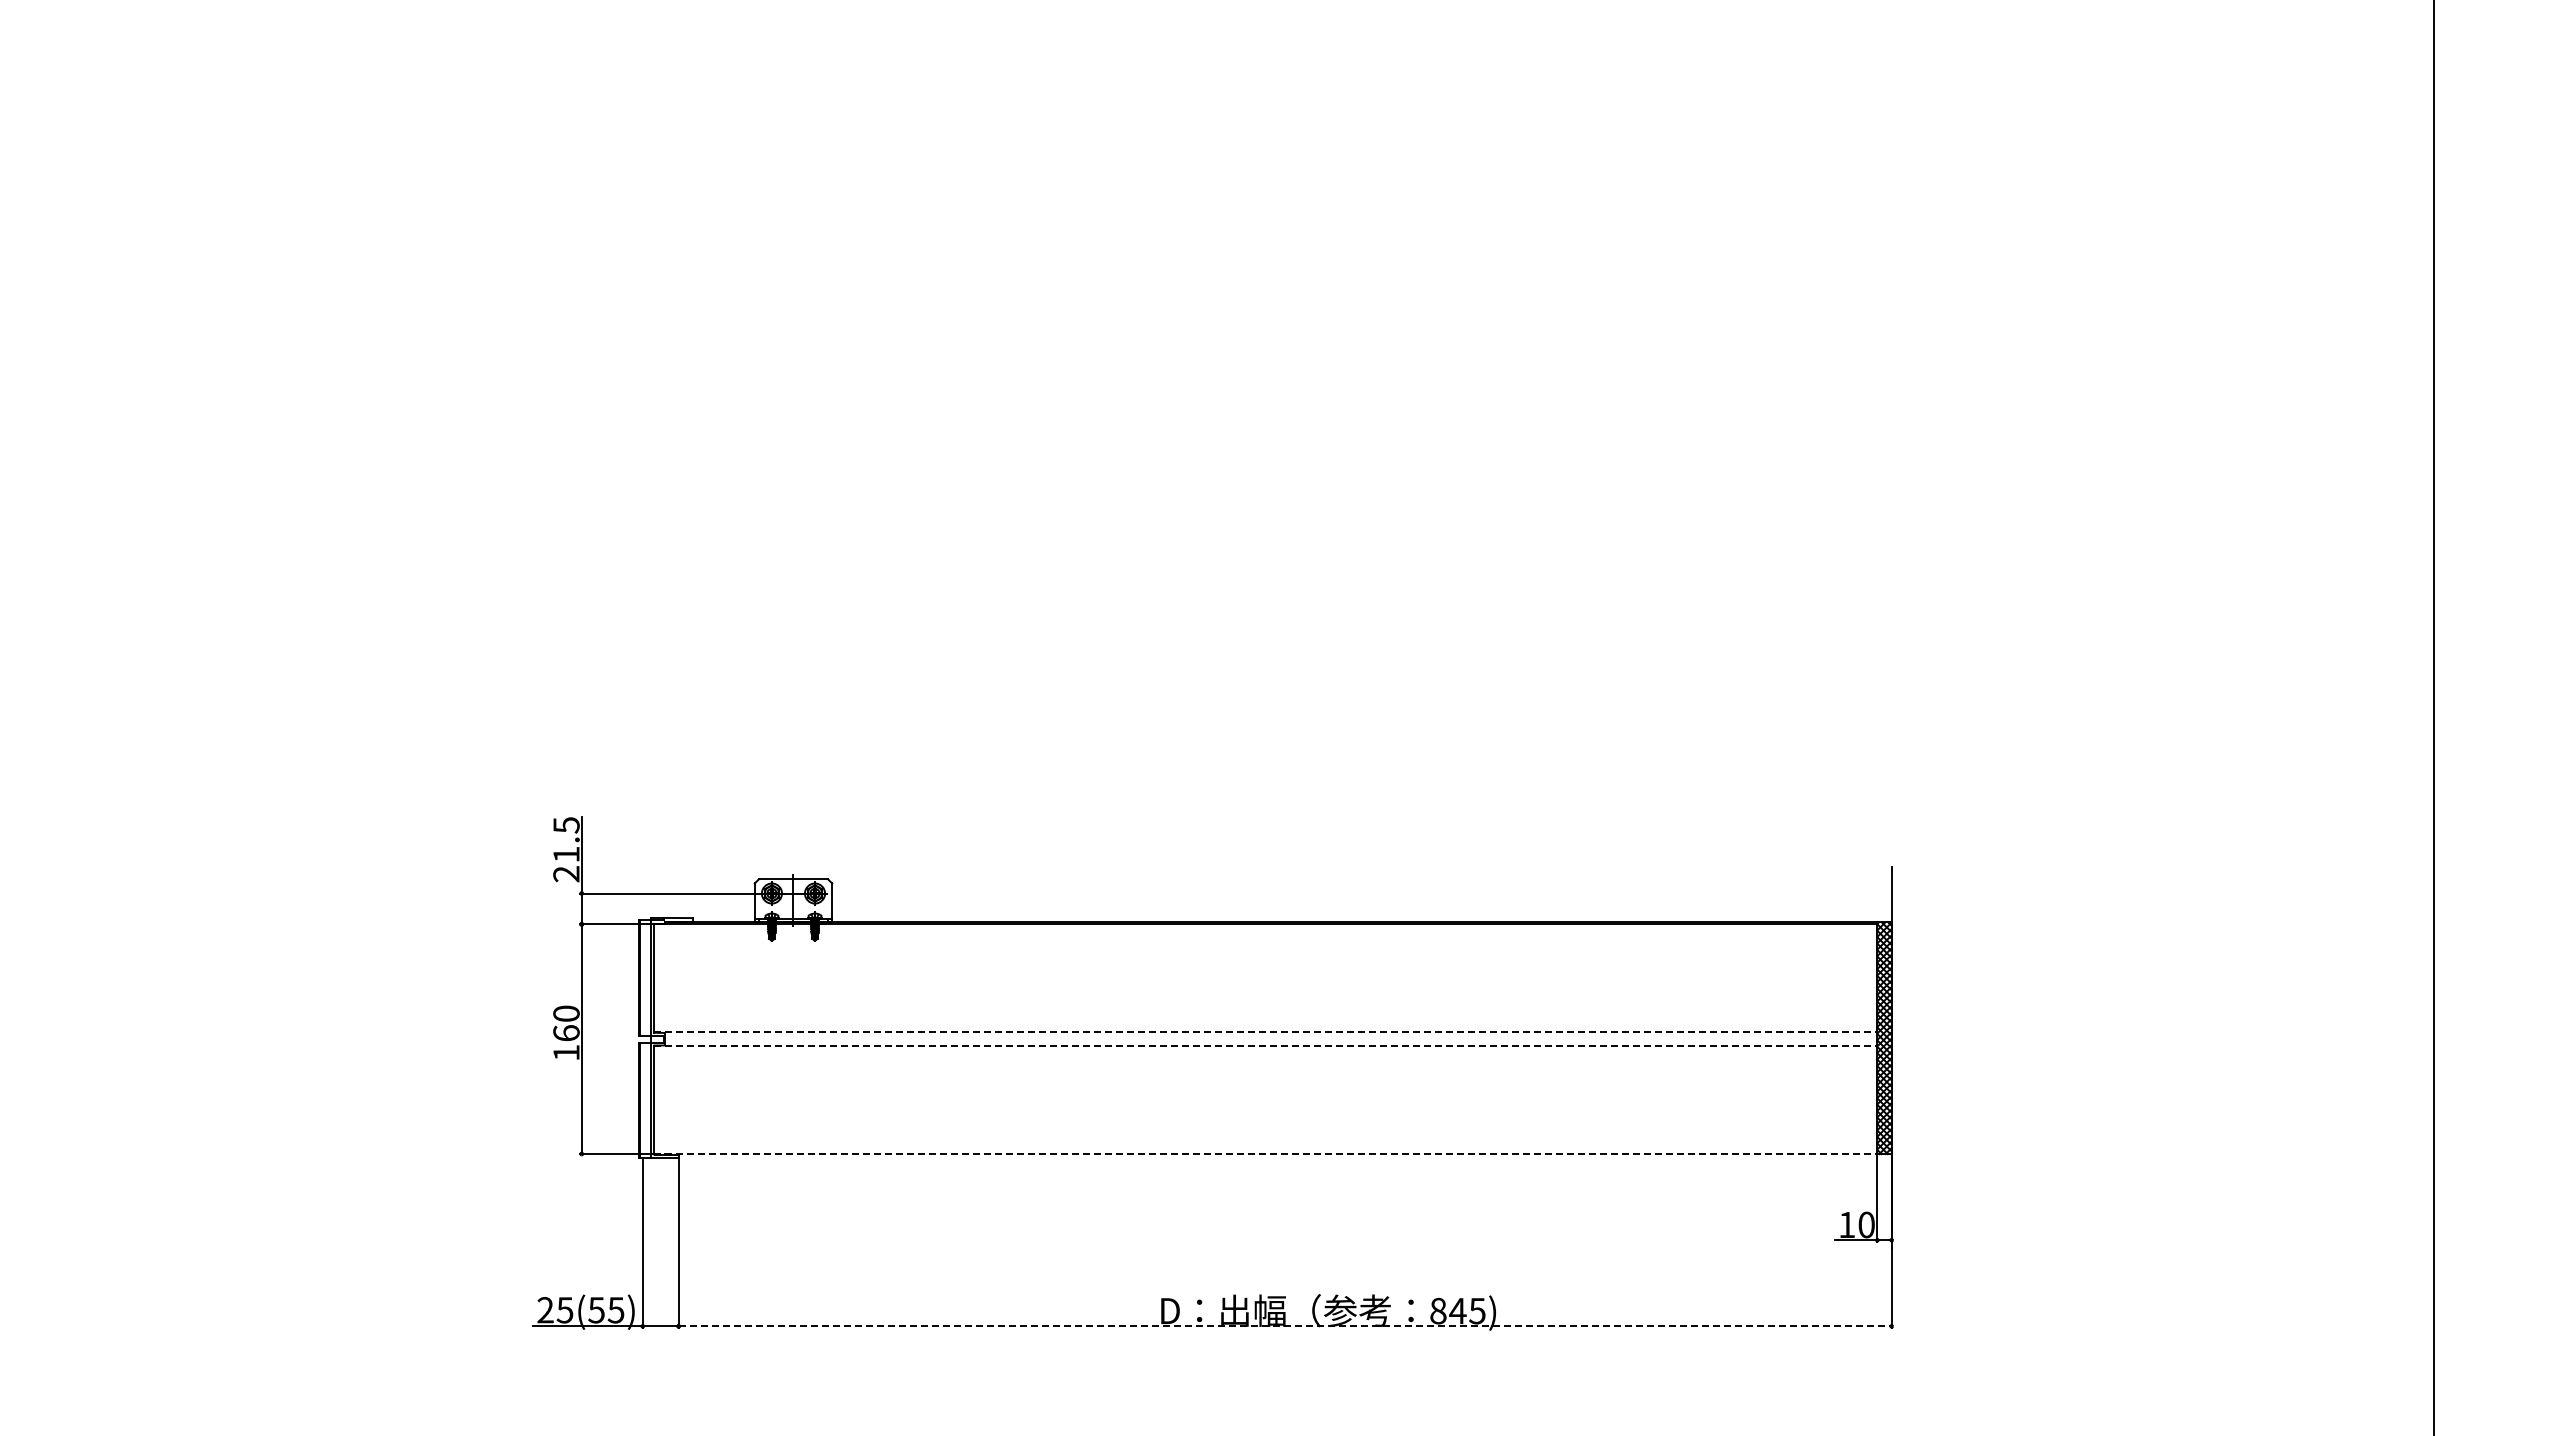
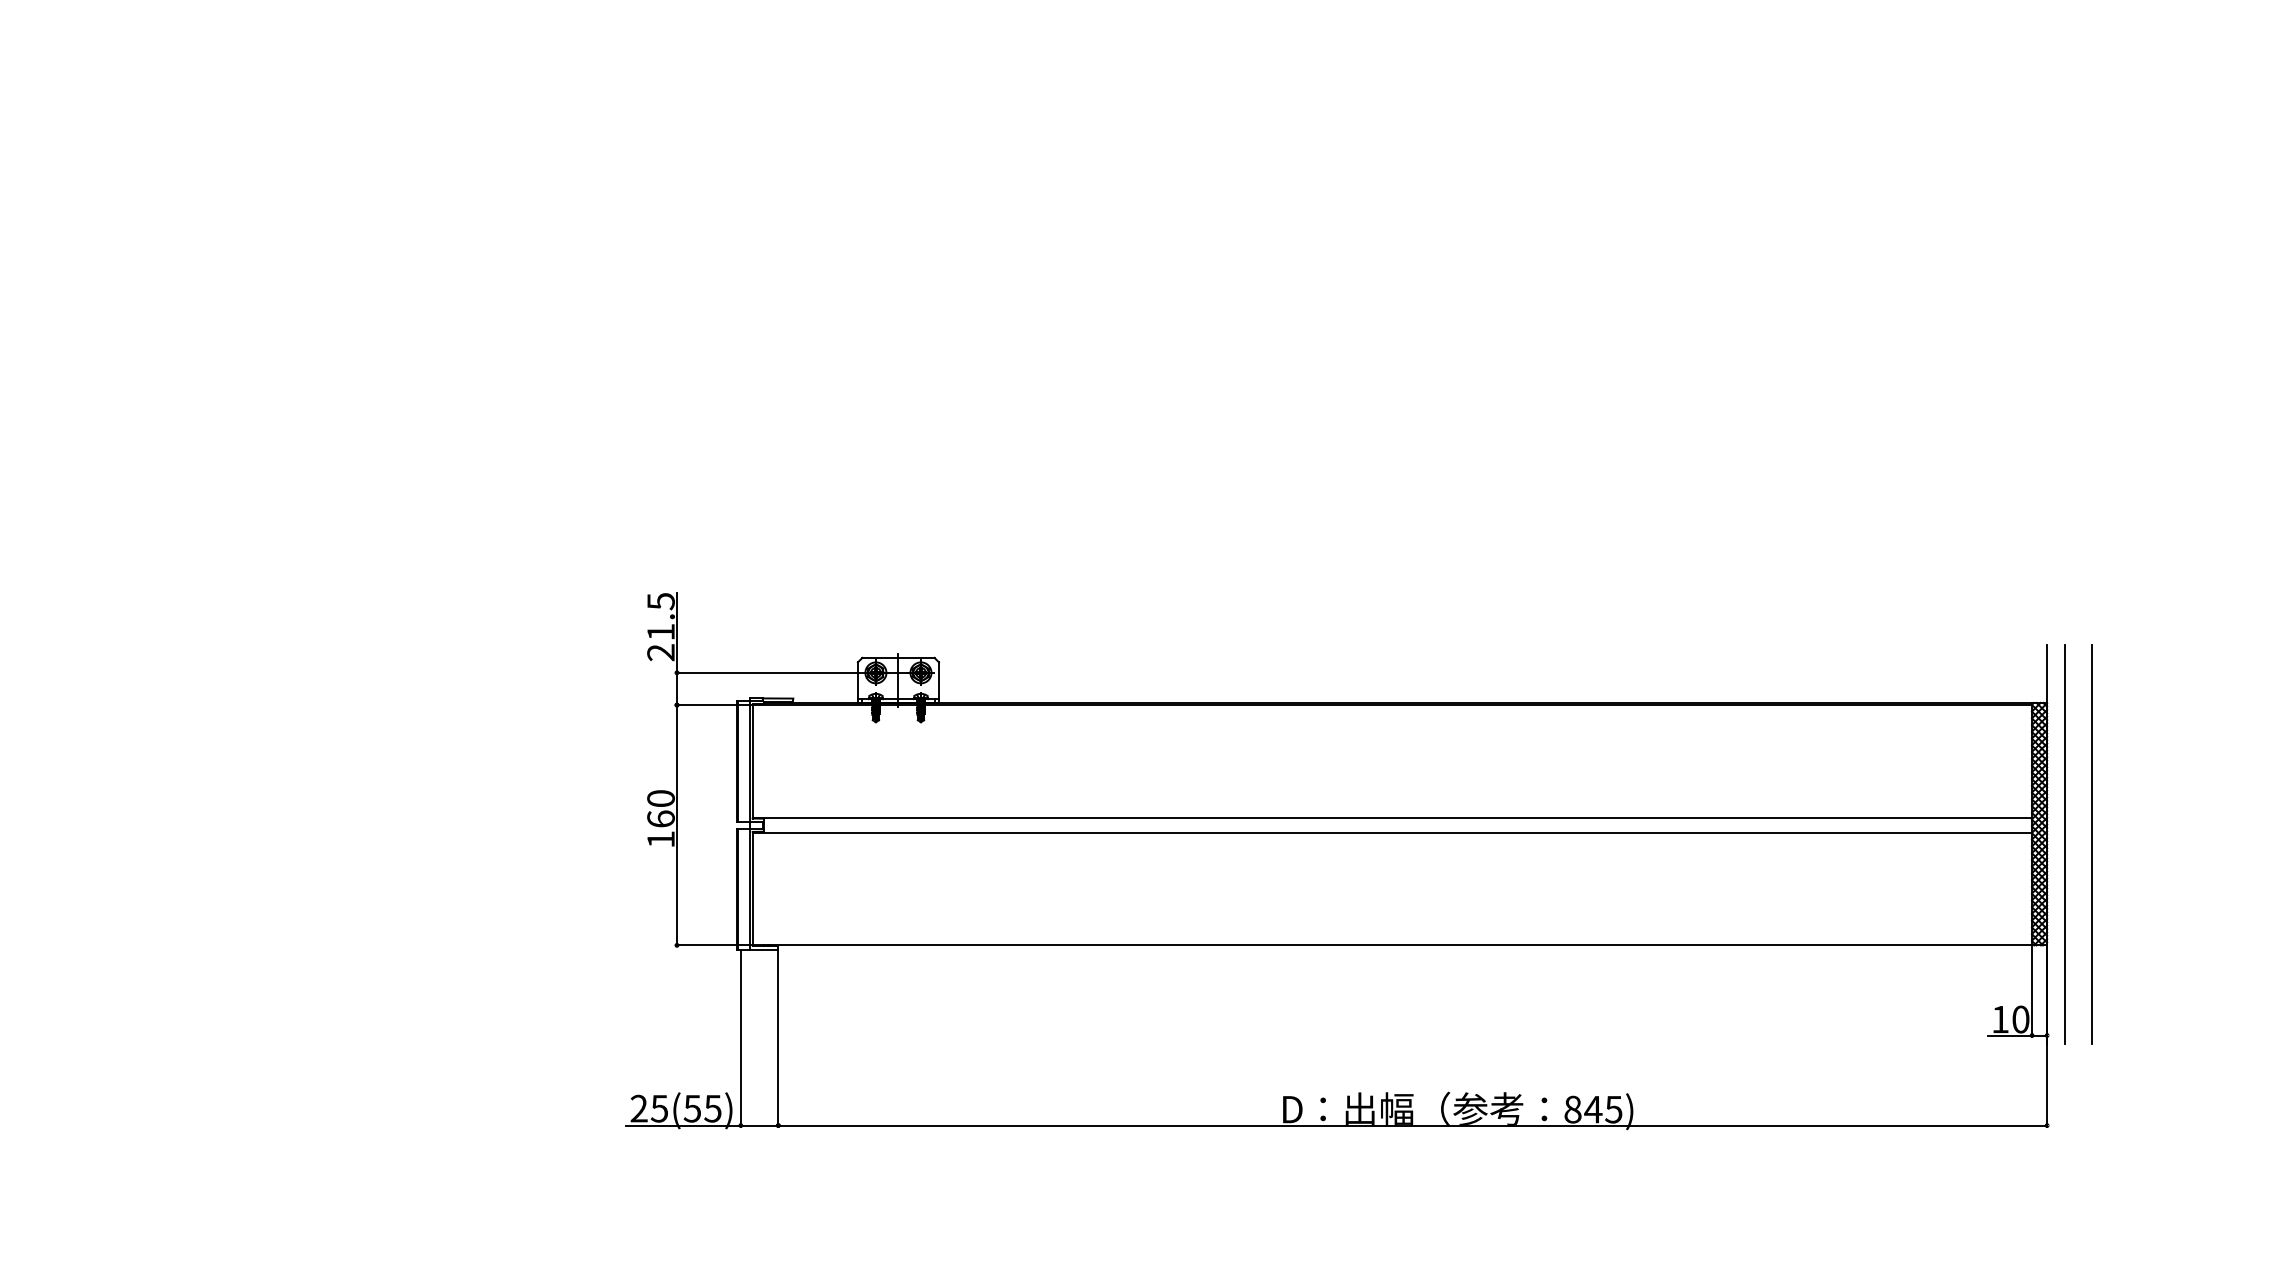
line: (1265, 1032) -> (1392, 818), dashed -> solid
line: (1265, 1046) -> (1392, 832), dashed -> solid
line: (1908, 1057) -> (2064, 844), added
line: (1934, 1057) -> (2091, 844), added
line: (1265, 1154) -> (1392, 945), dashed -> solid
line: (1285, 1326) -> (1413, 1125), dashed -> solid

